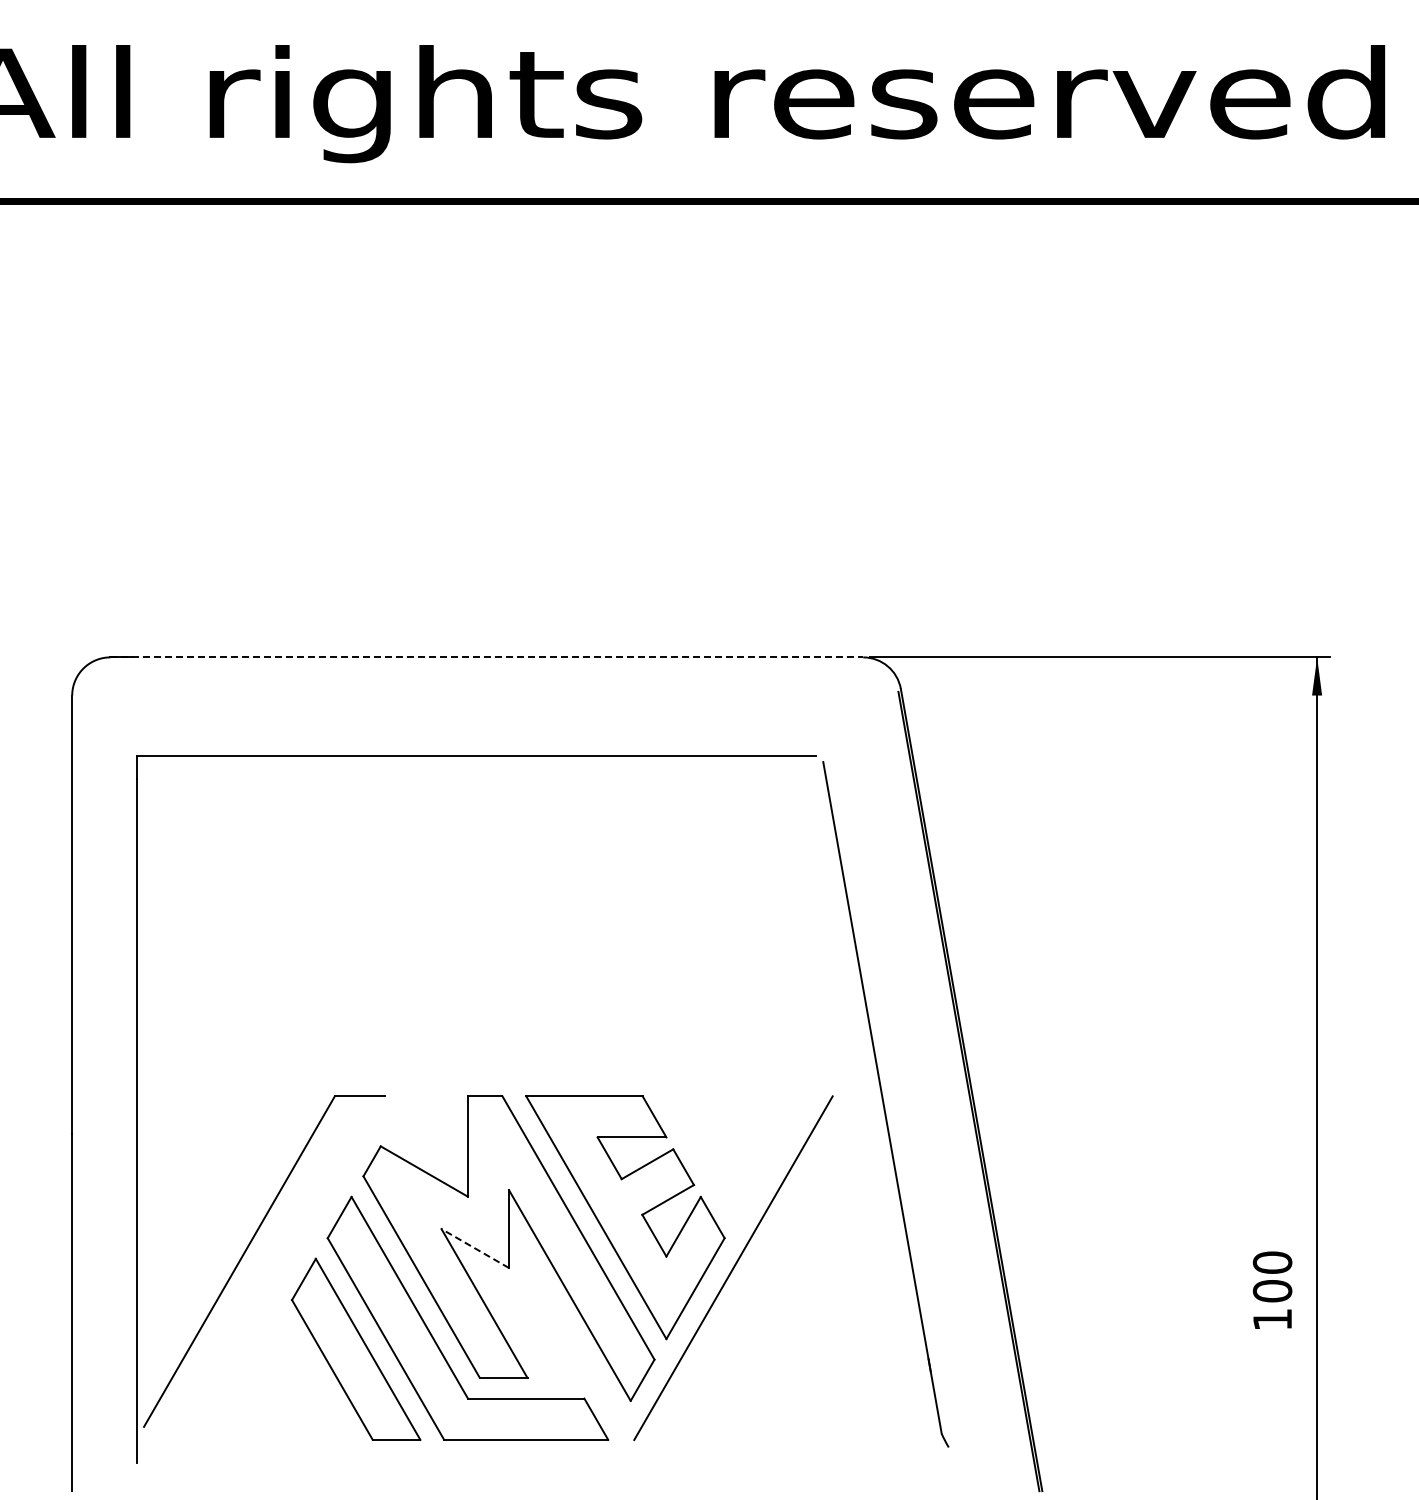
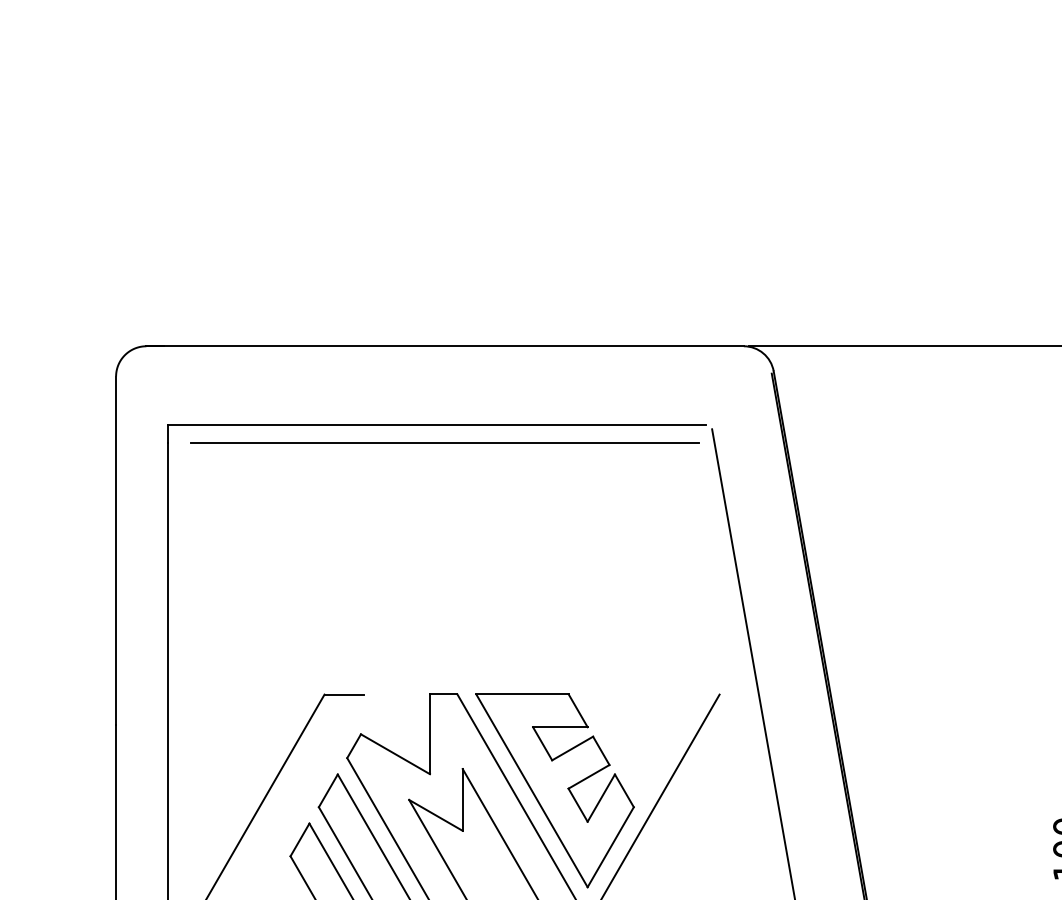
line: (487, 657) -> (445, 346), dashed -> solid
line: (486, 778) -> (444, 442), added
line: (475, 1248) -> (436, 815), dashed -> solid

